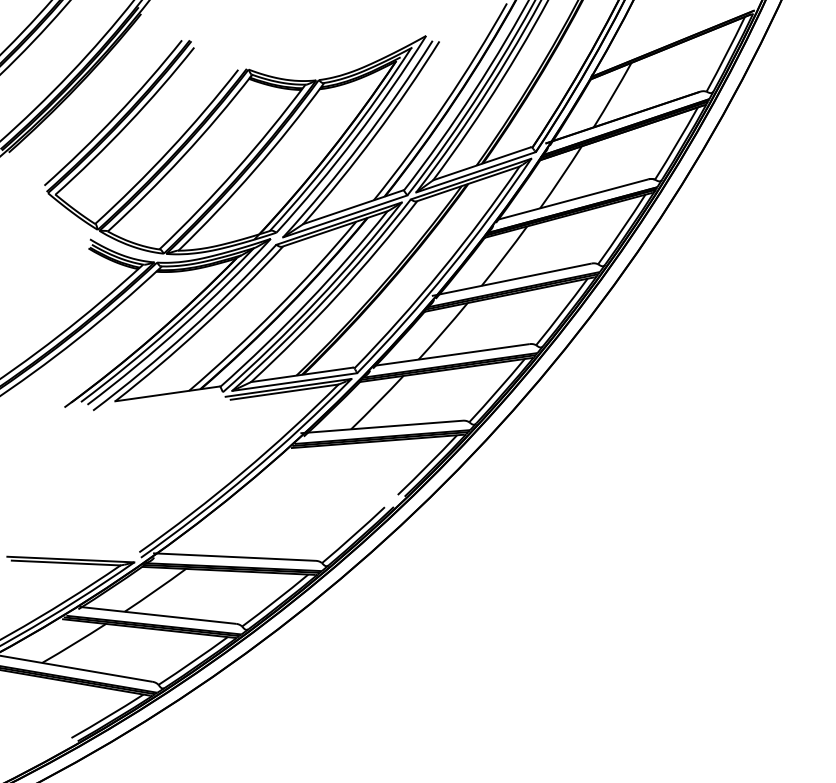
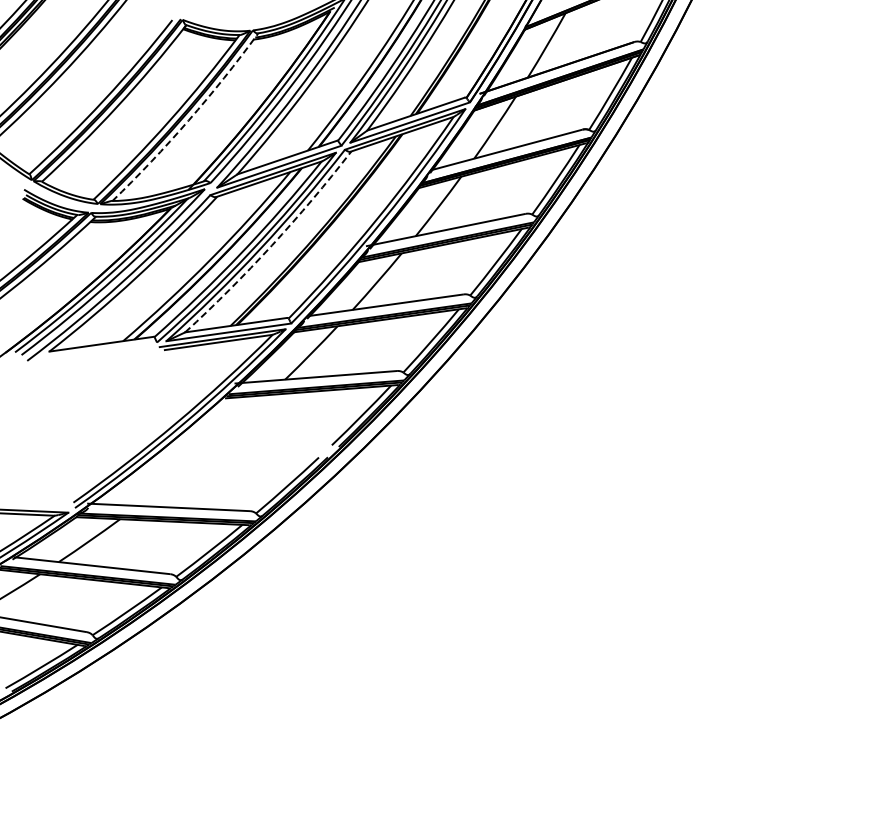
arc: (254, 170) -> (188, 120), solid -> dashed
arc: (337, 295) -> (271, 245), solid -> dashed

